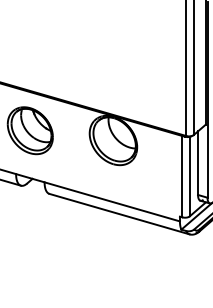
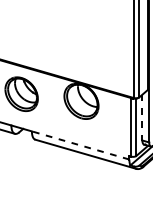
line: (198, 163) -> (142, 117), solid -> dashed
line: (111, 201) -> (80, 145), solid -> dashed

